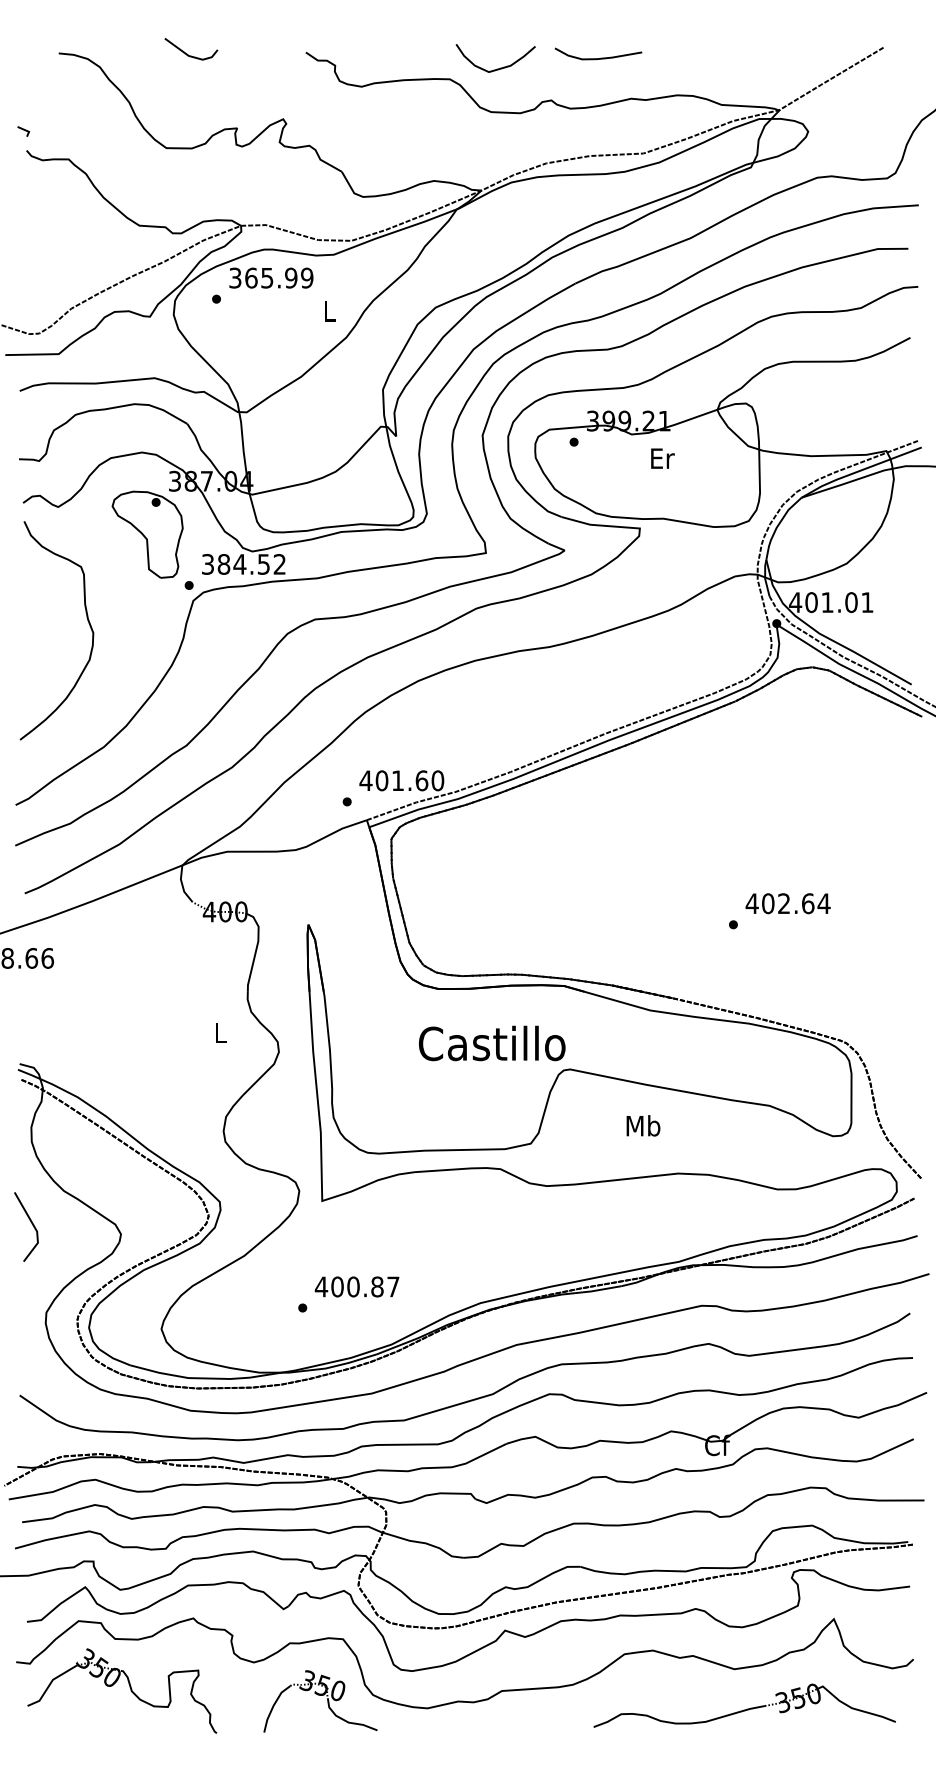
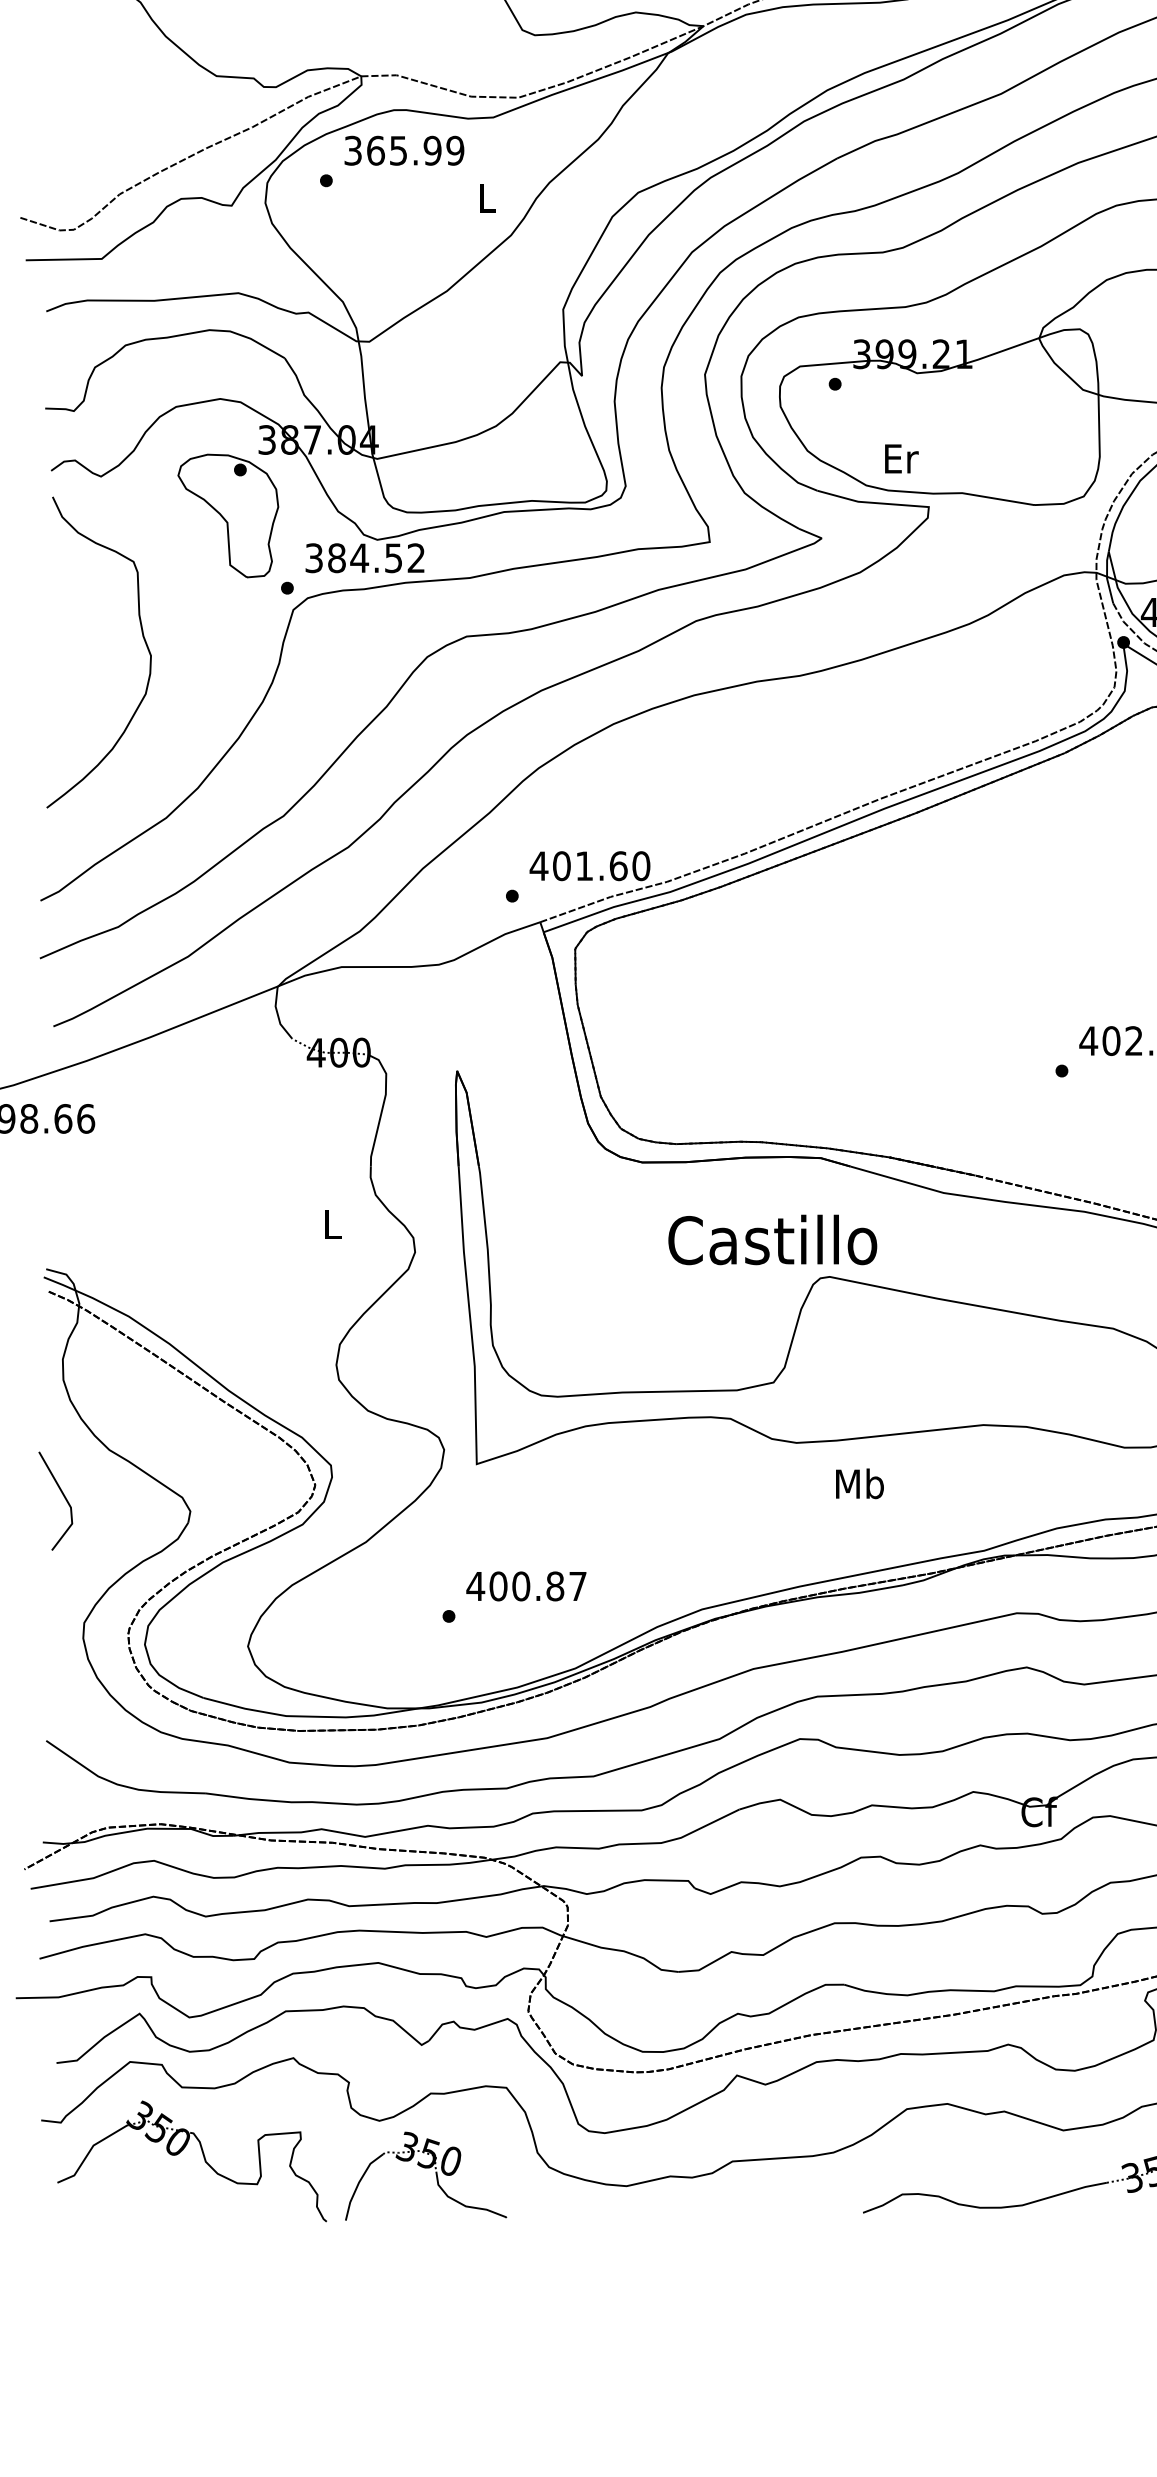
text: (662, 458) -> (901, 458), moved
text: (492, 1043) -> (773, 1239), moved
text: (643, 1125) -> (859, 1483), moved
part: (320, 1701) -> (425, 2176), moved

